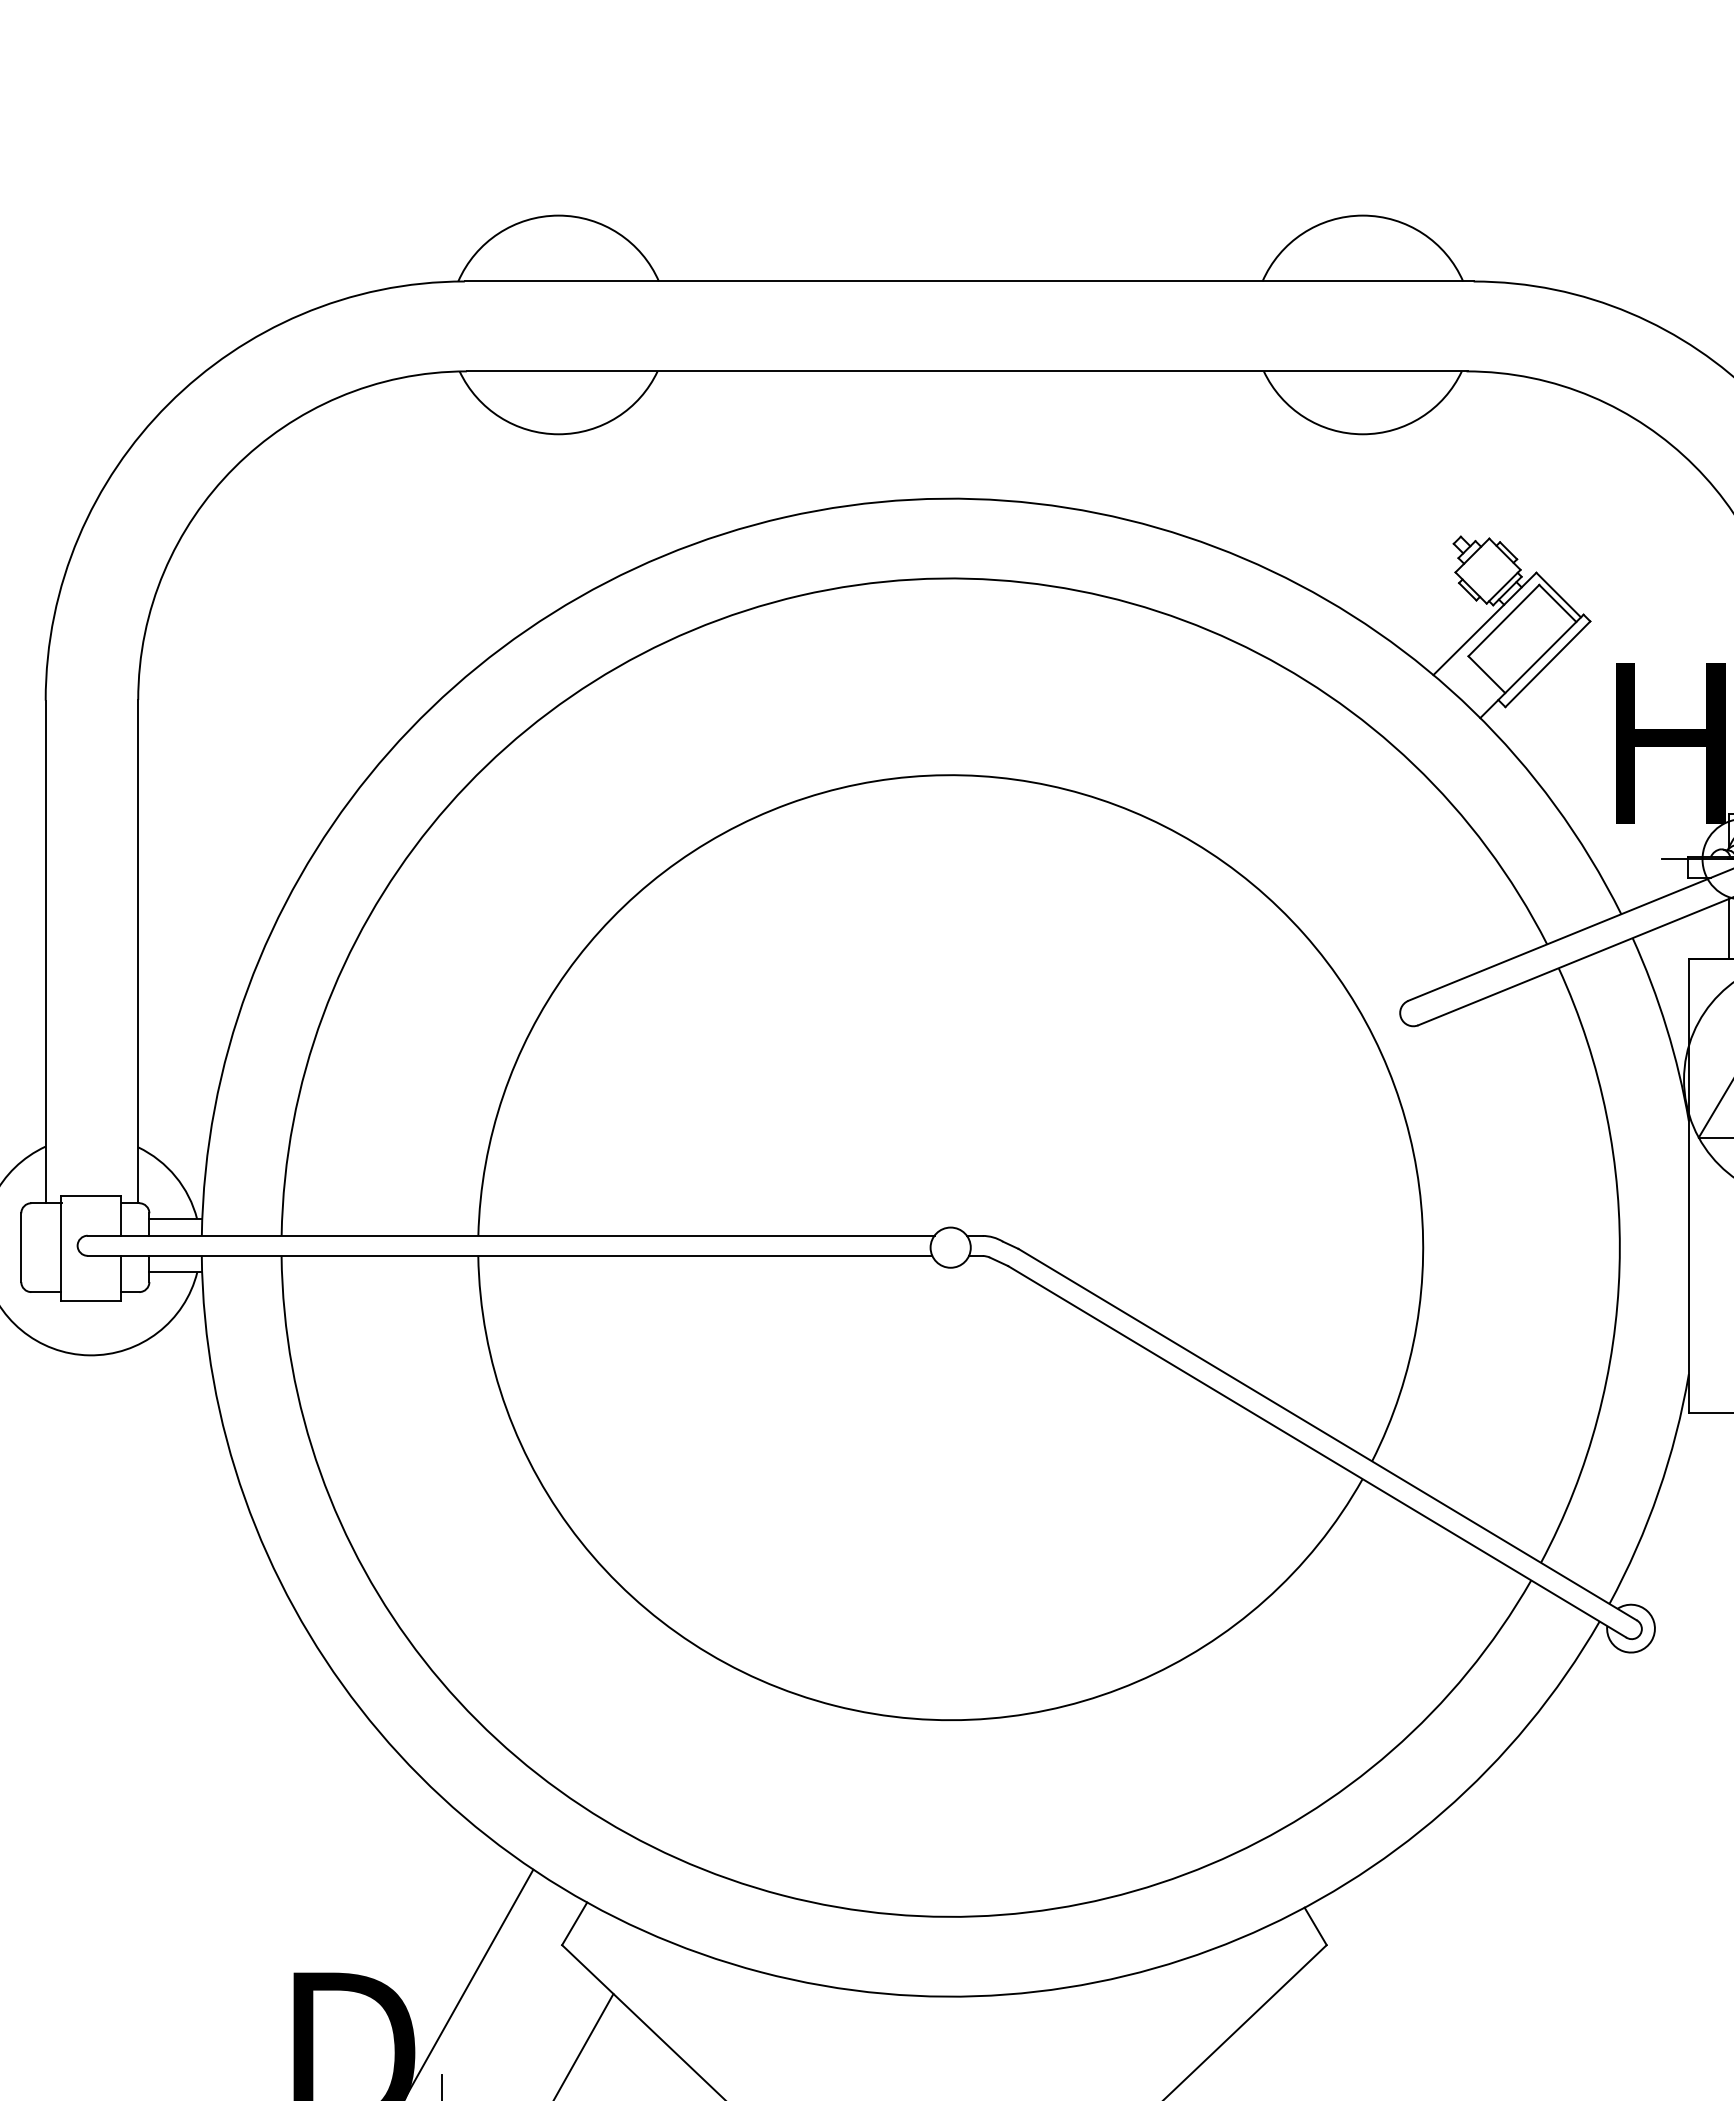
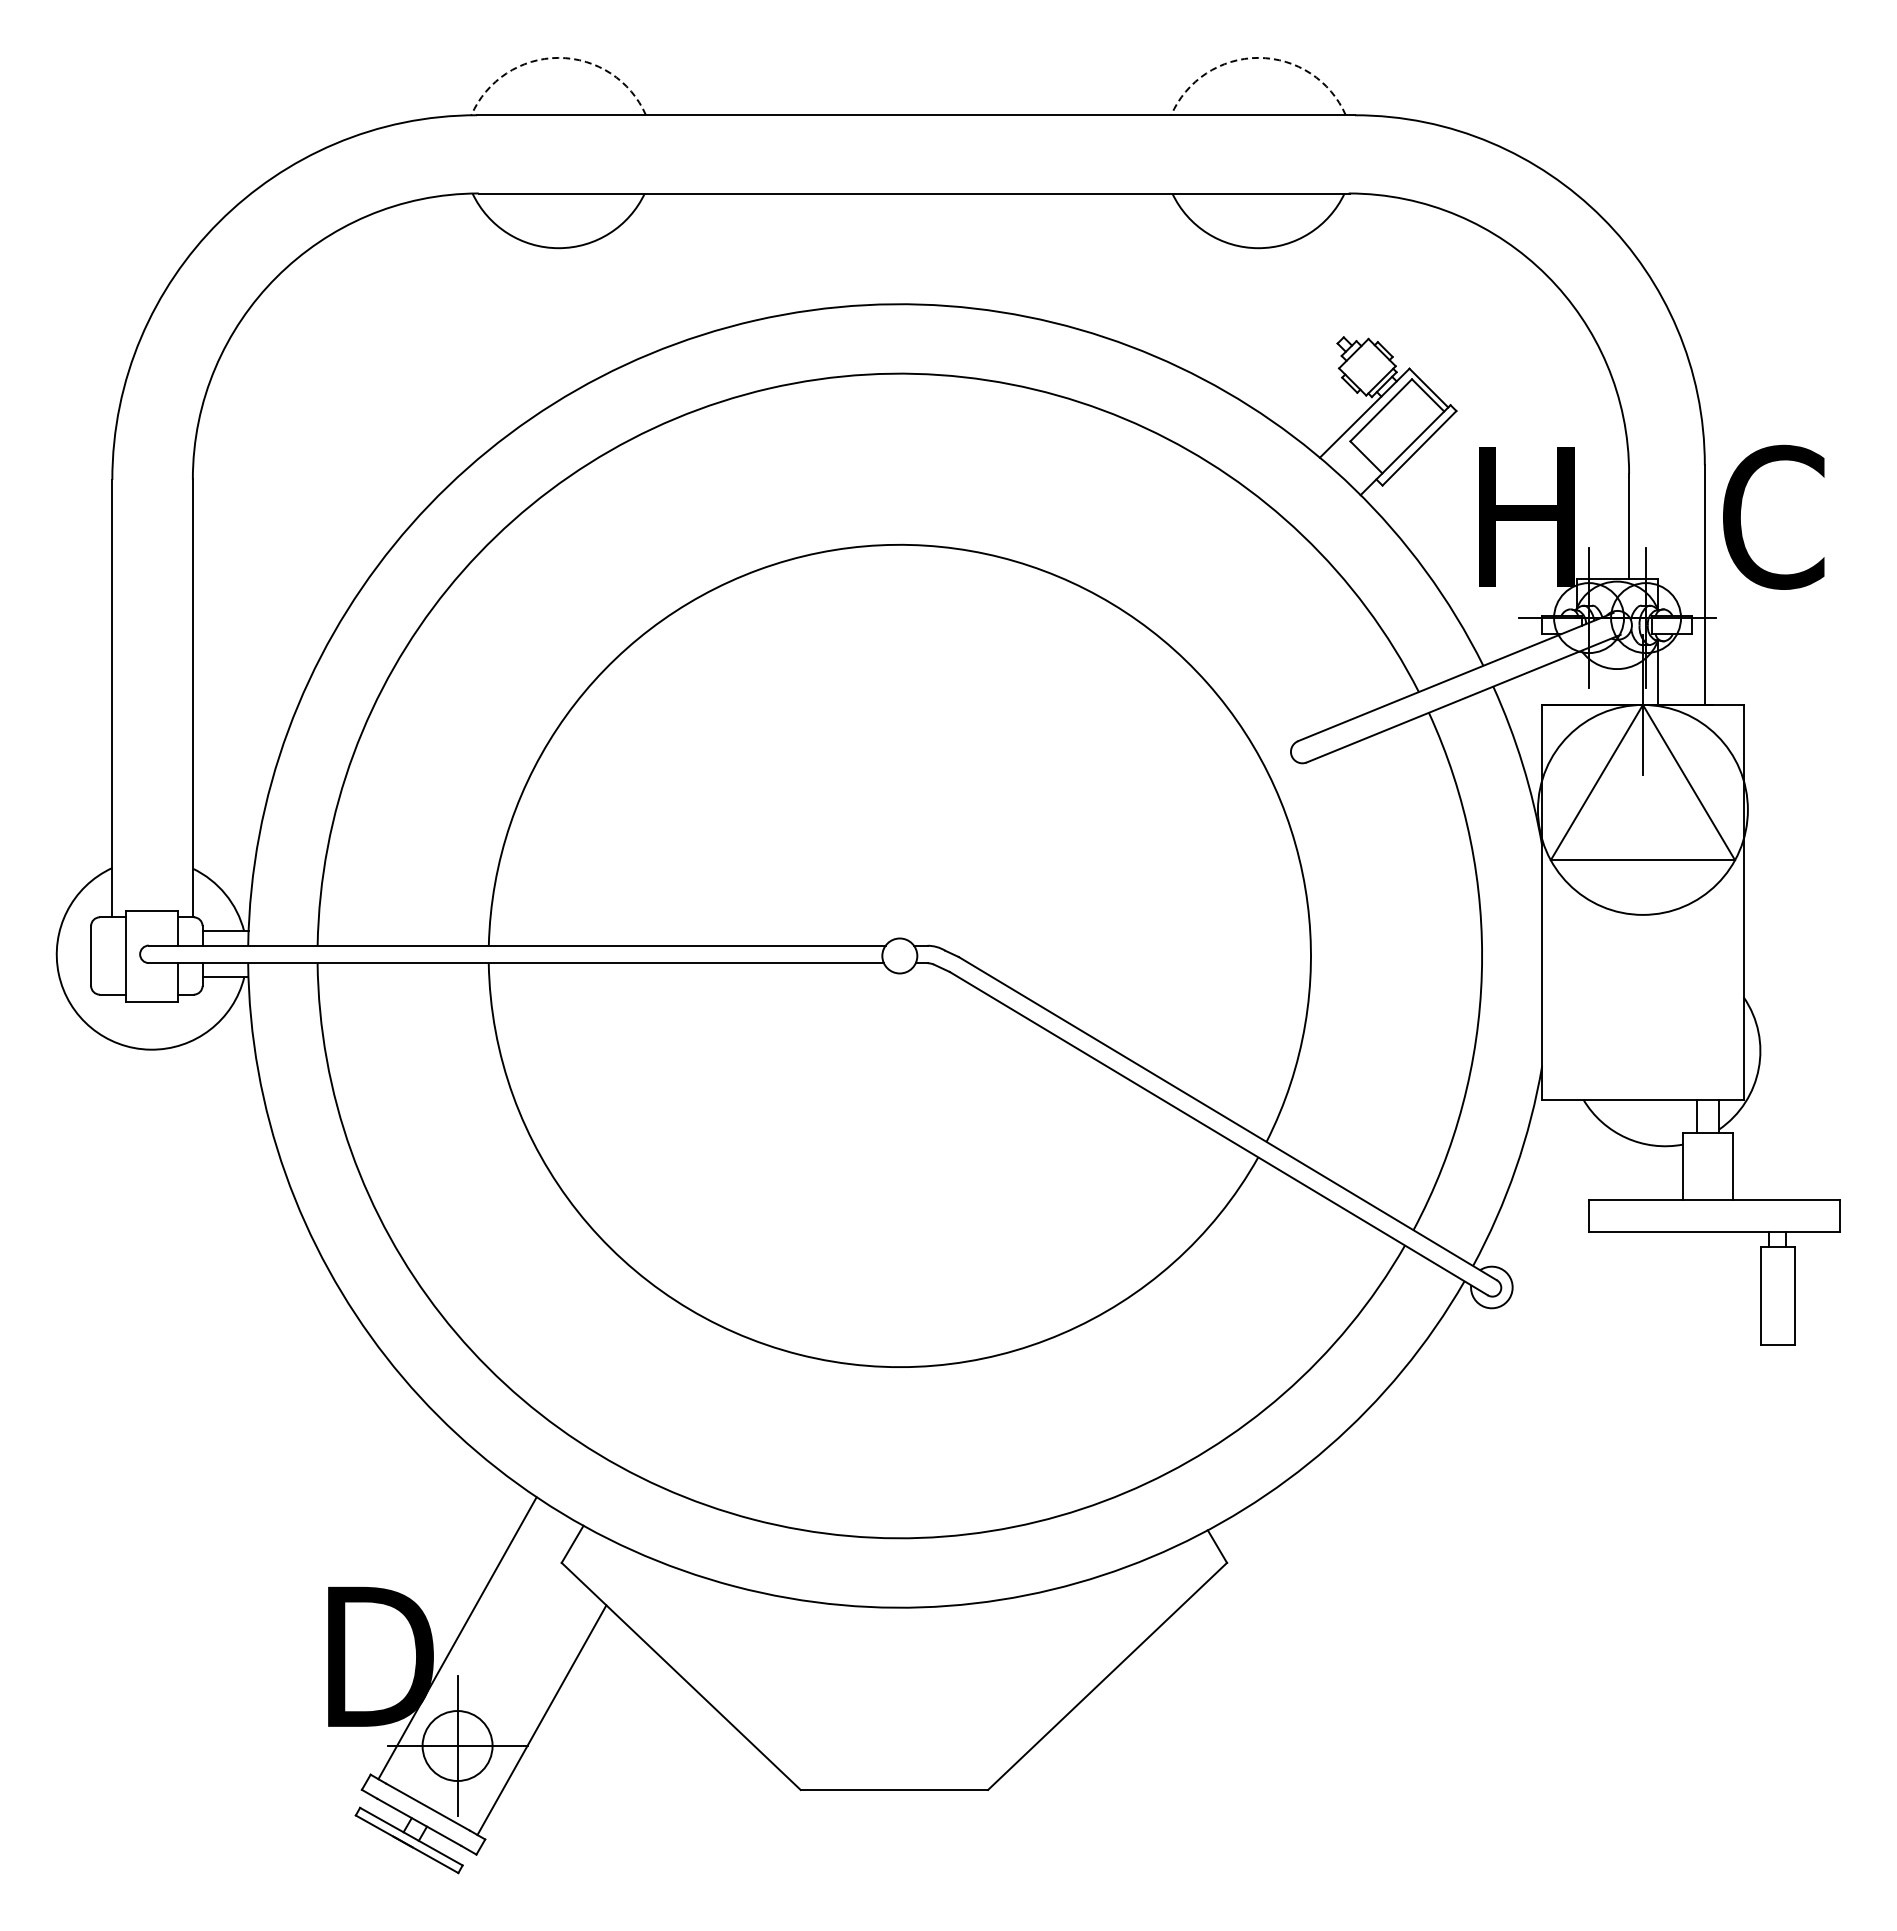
arc: (558, 215) -> (558, 57), solid -> dashed
arc: (1362, 215) -> (1258, 57), solid -> dashed
line: (1728, 928) -> (1576, 678), removed

